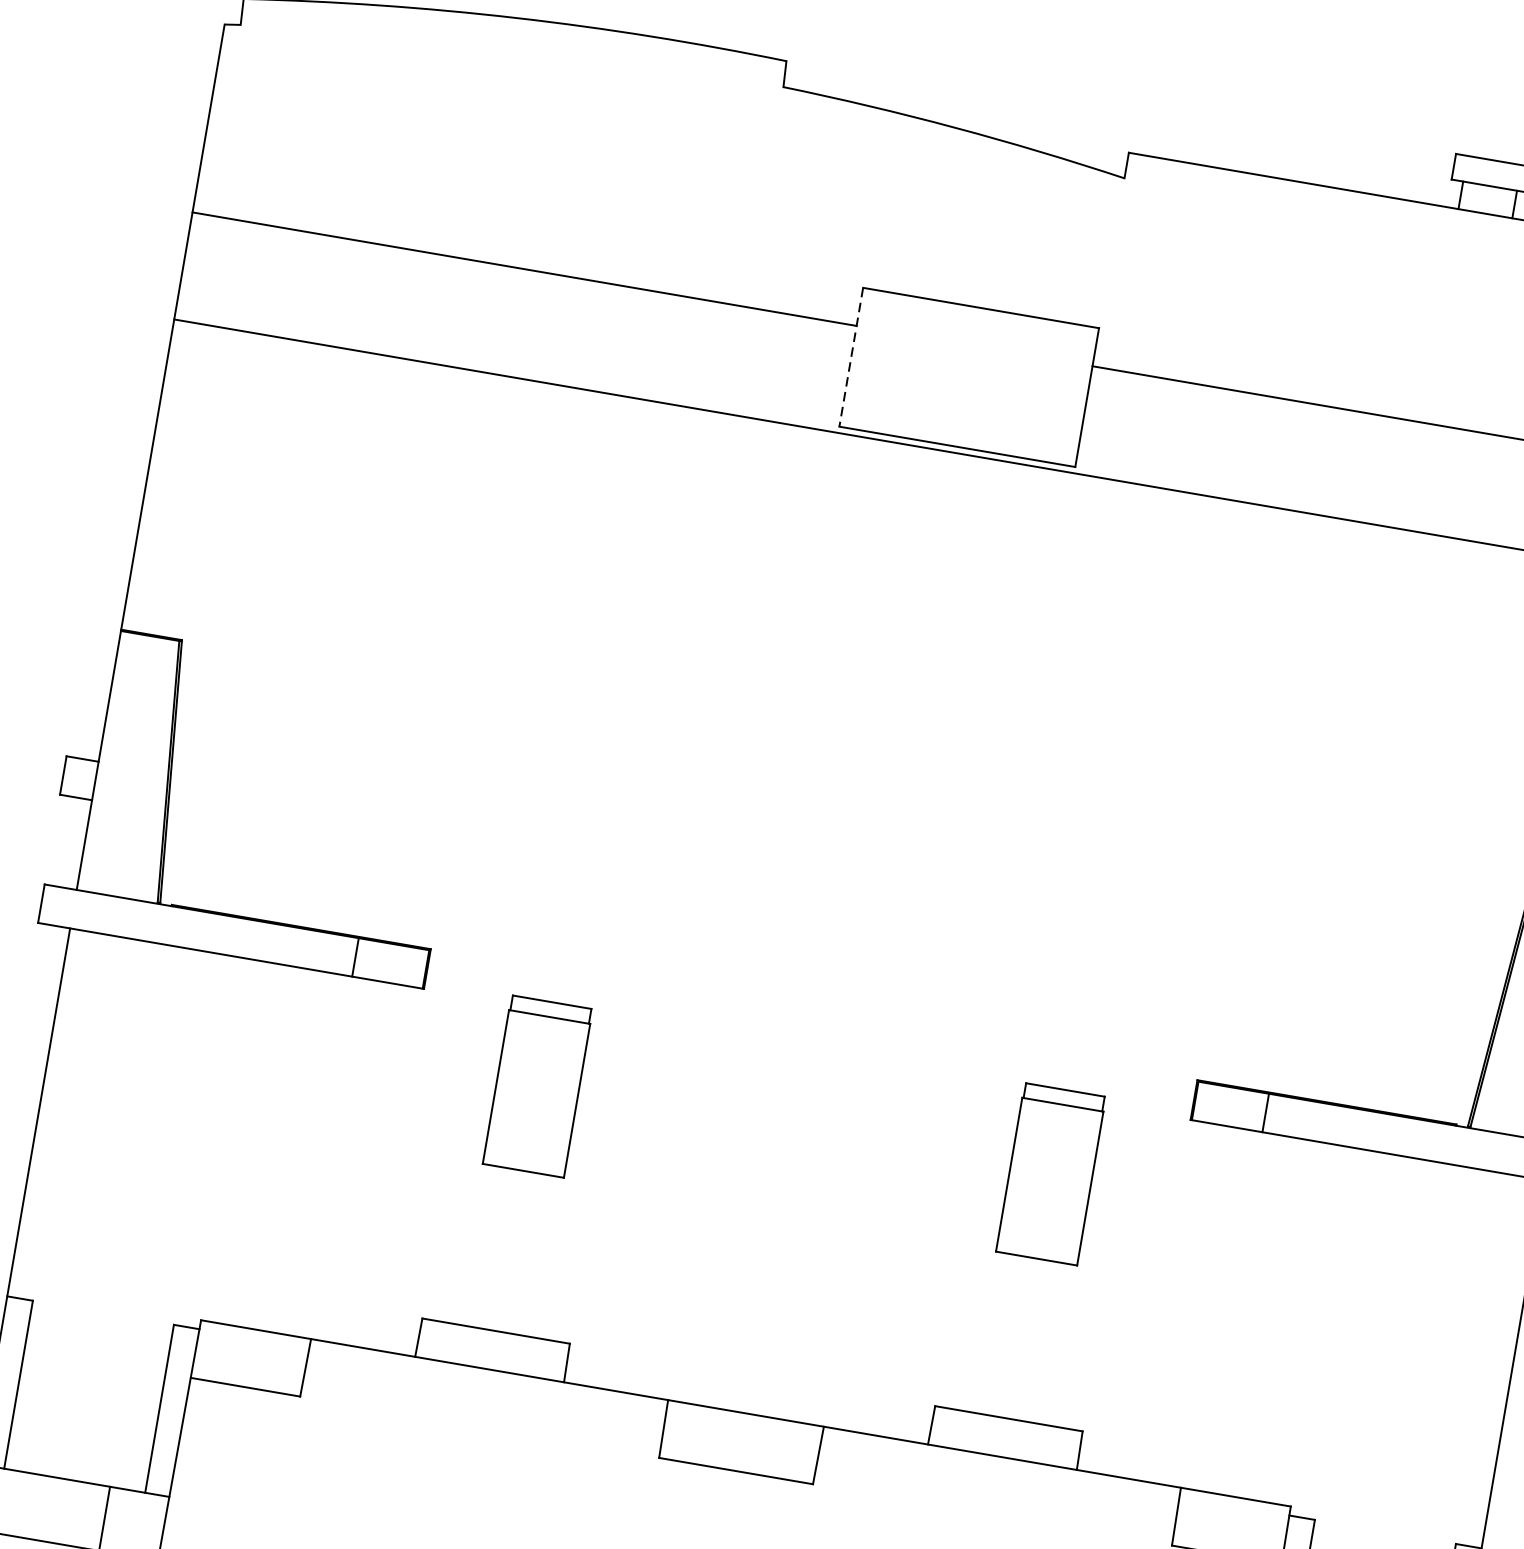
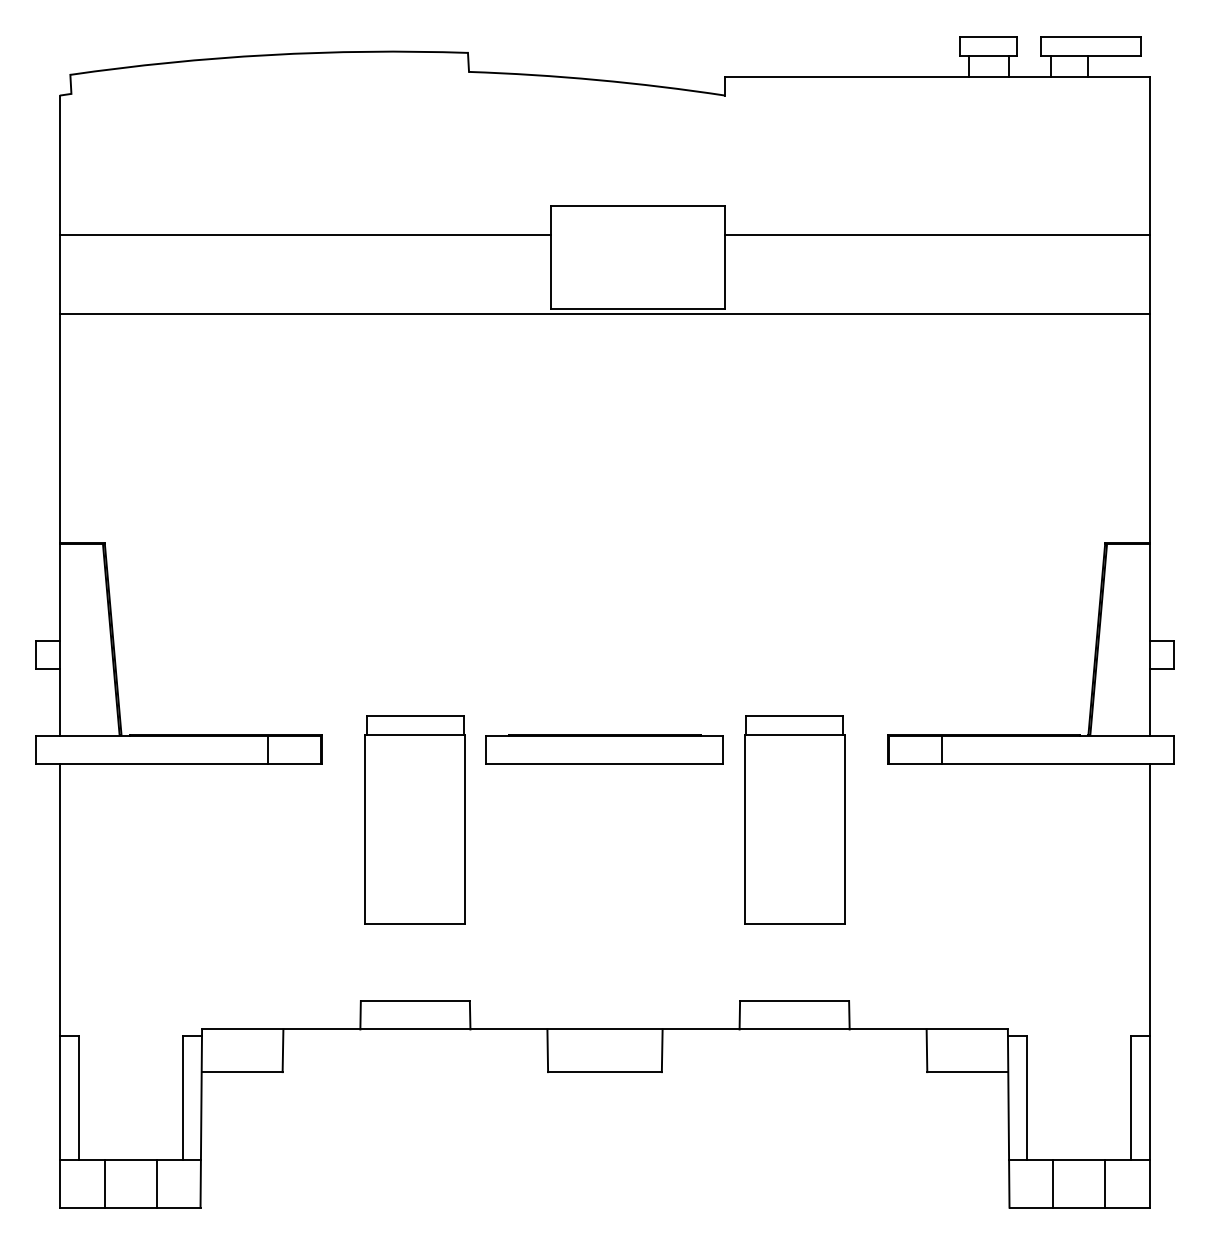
line: (850, 358) -> (550, 258), dashed -> solid
part: (810, 1034) -> (604, 749), added
part: (536, 1085) -> (414, 819), size x1.67
part: (1050, 1173) -> (794, 819), size x1.67
line: (33, 1506) -> (104, 1183), added

